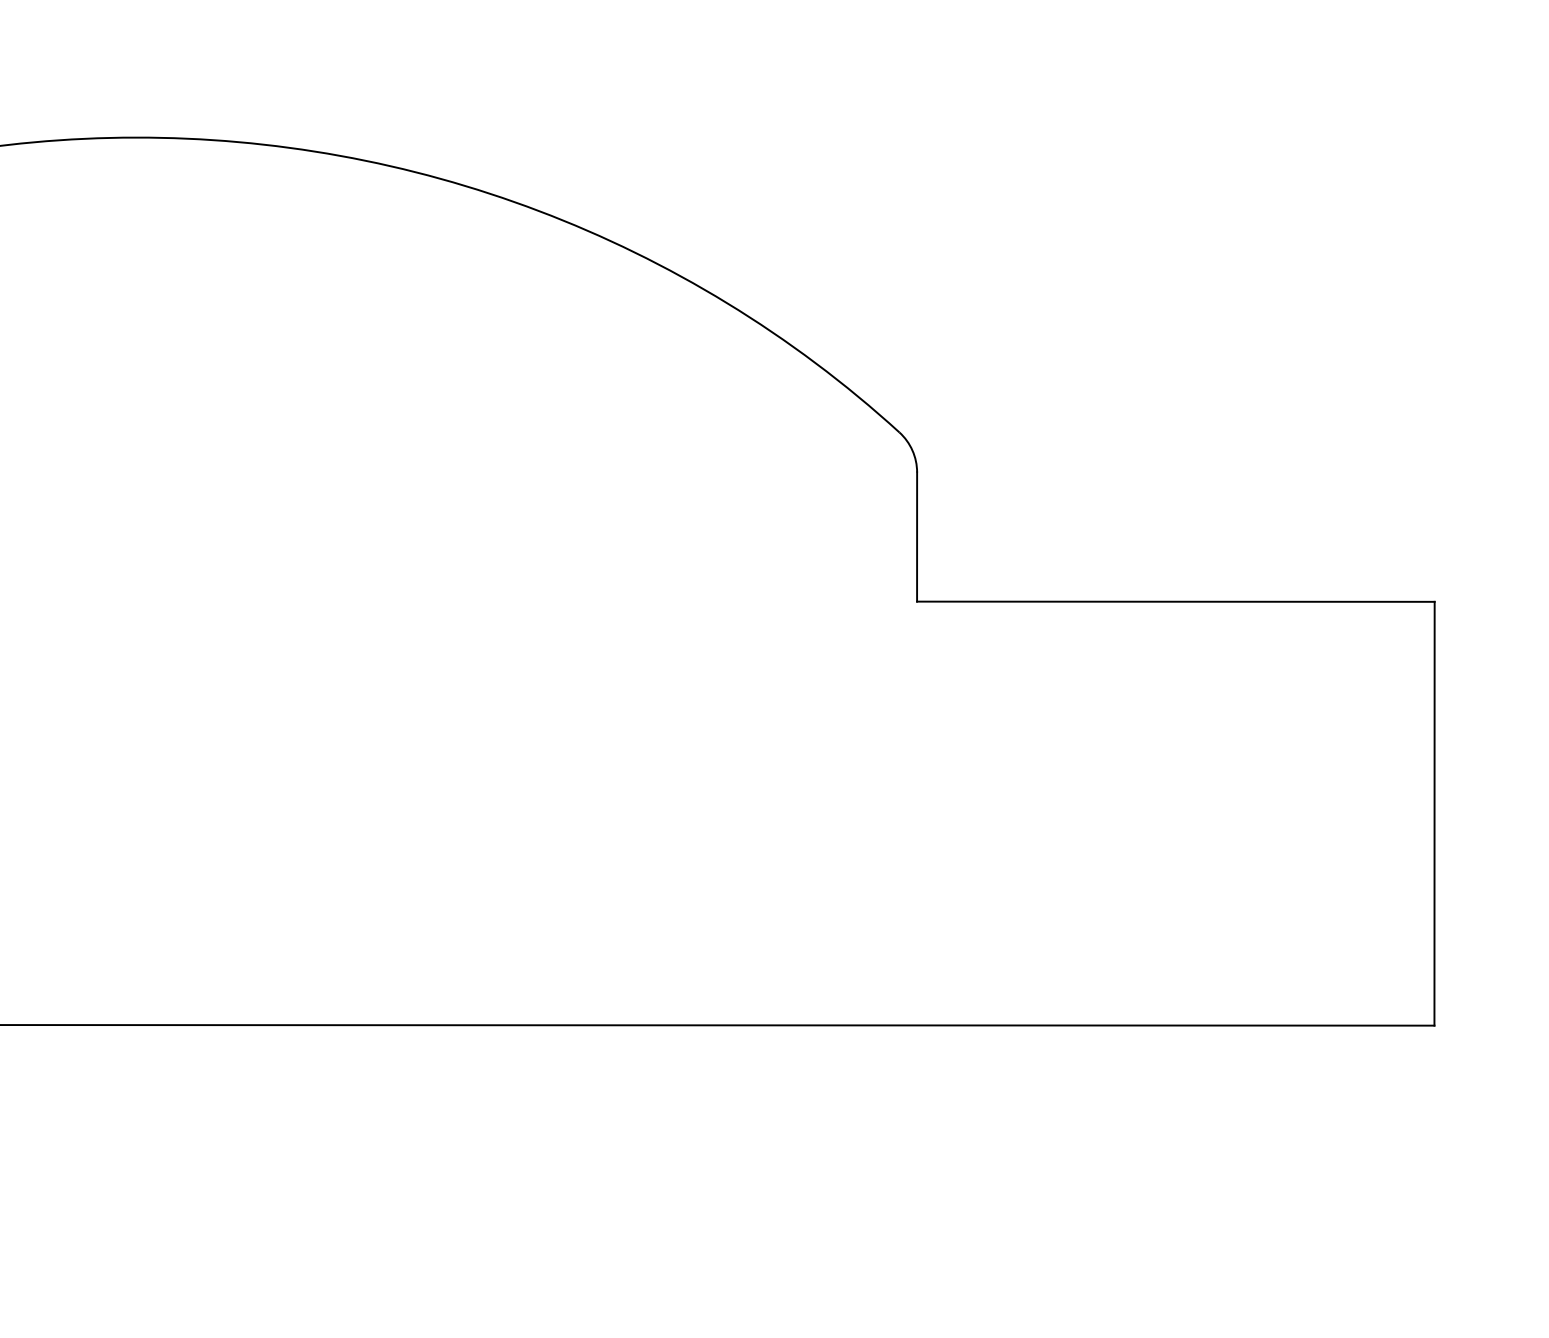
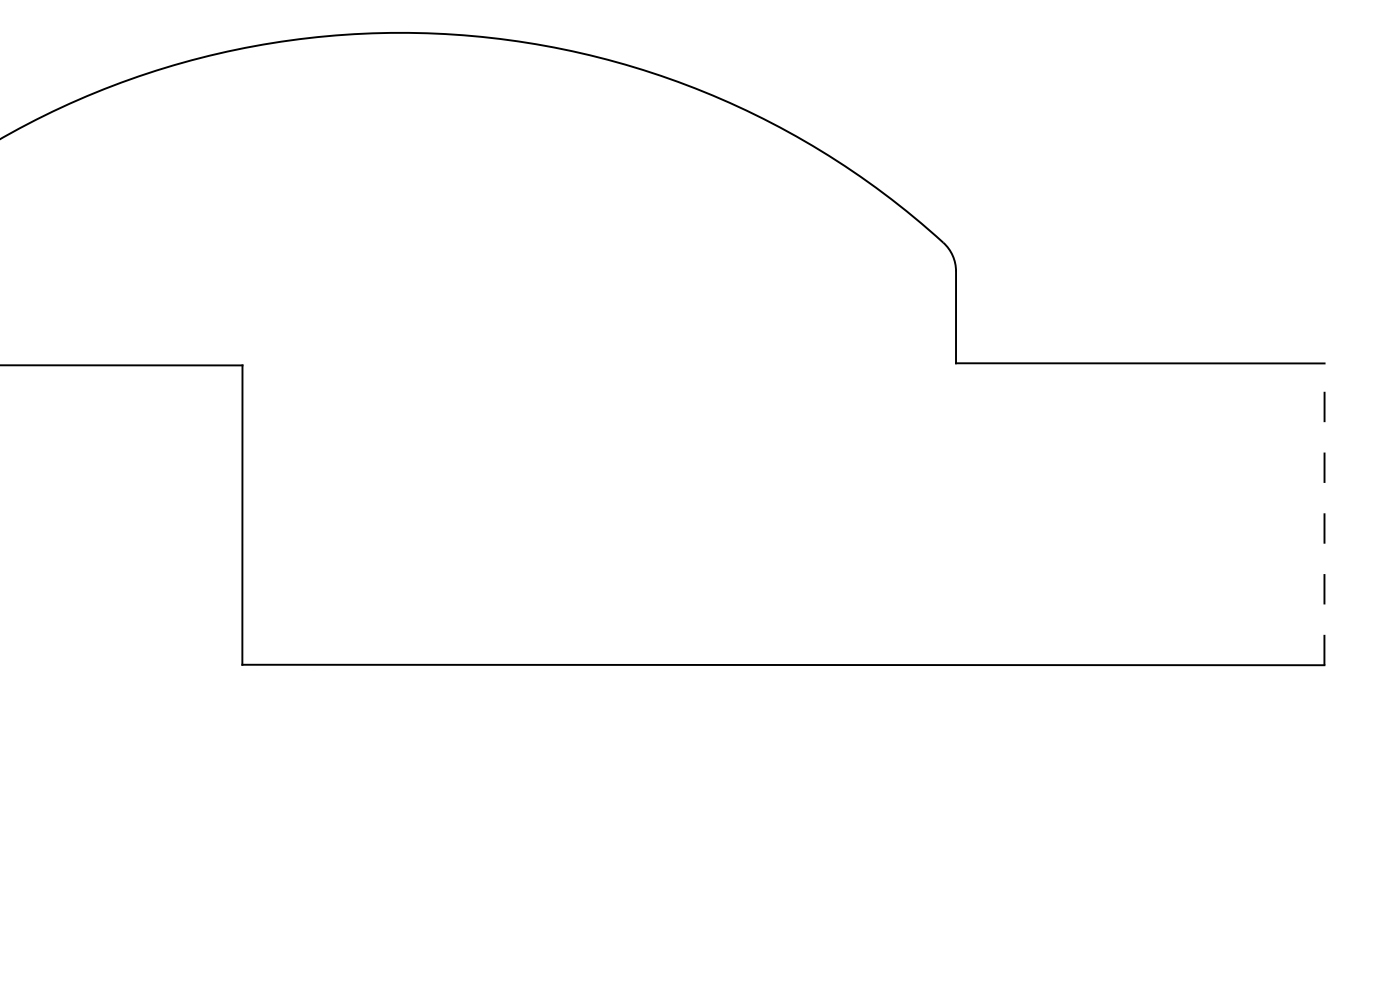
line: (1434, 813) -> (1324, 514), solid -> dashed

